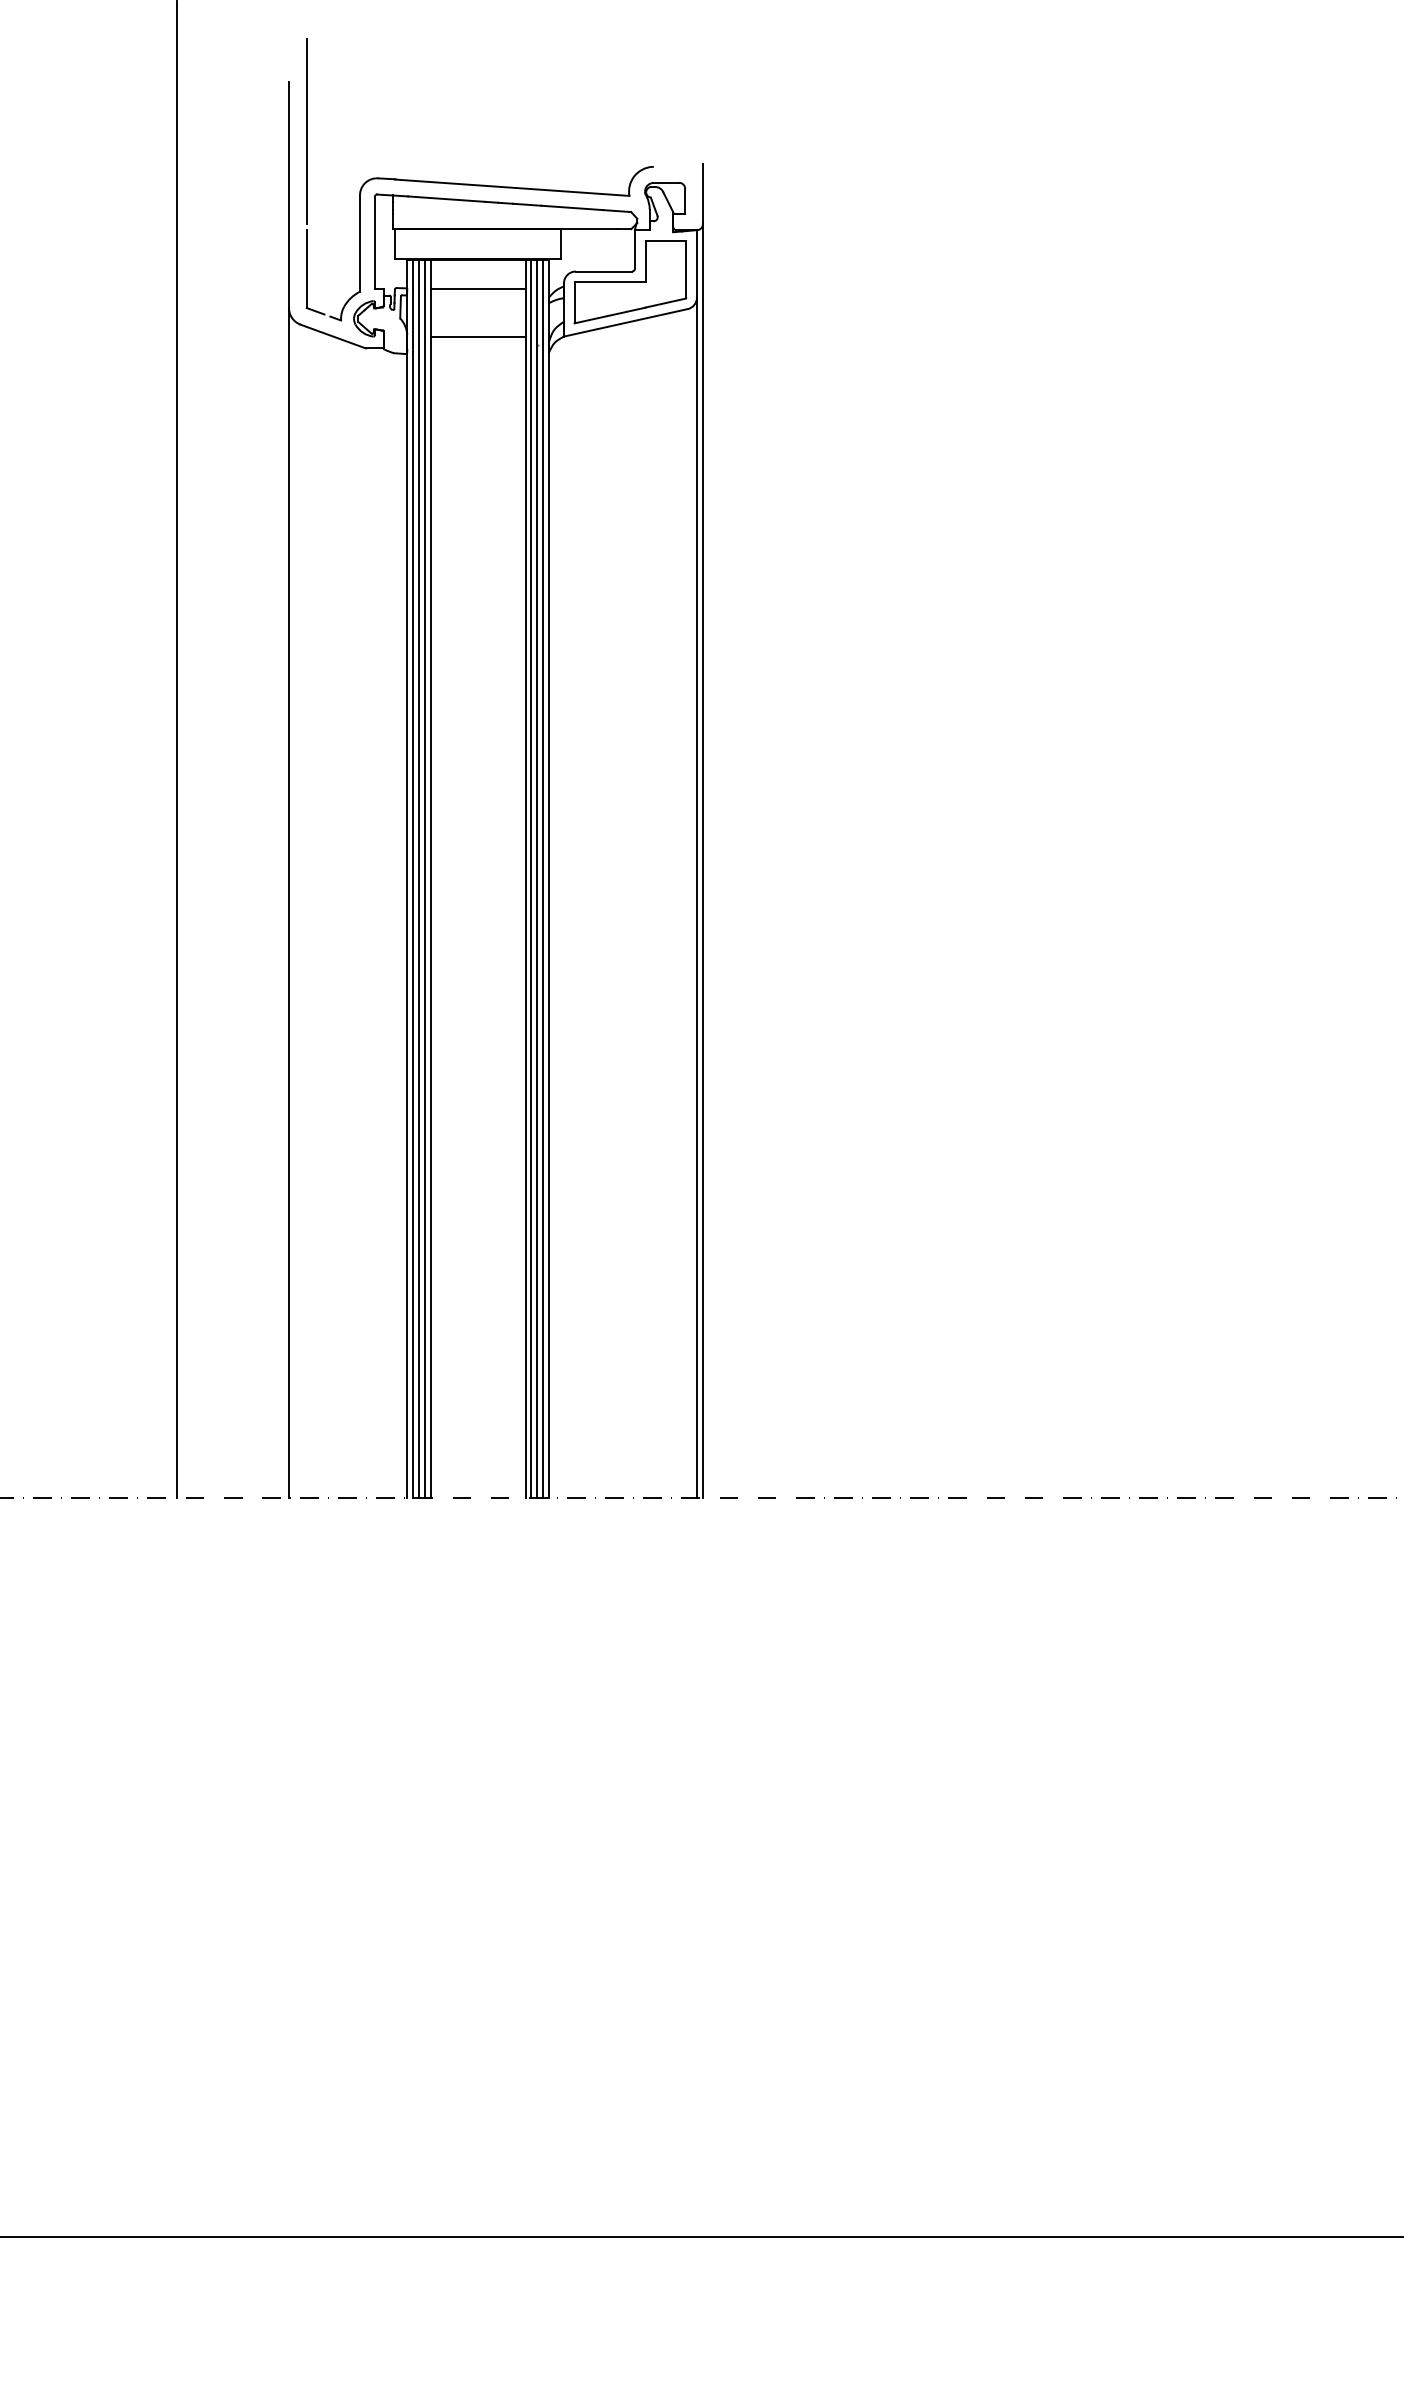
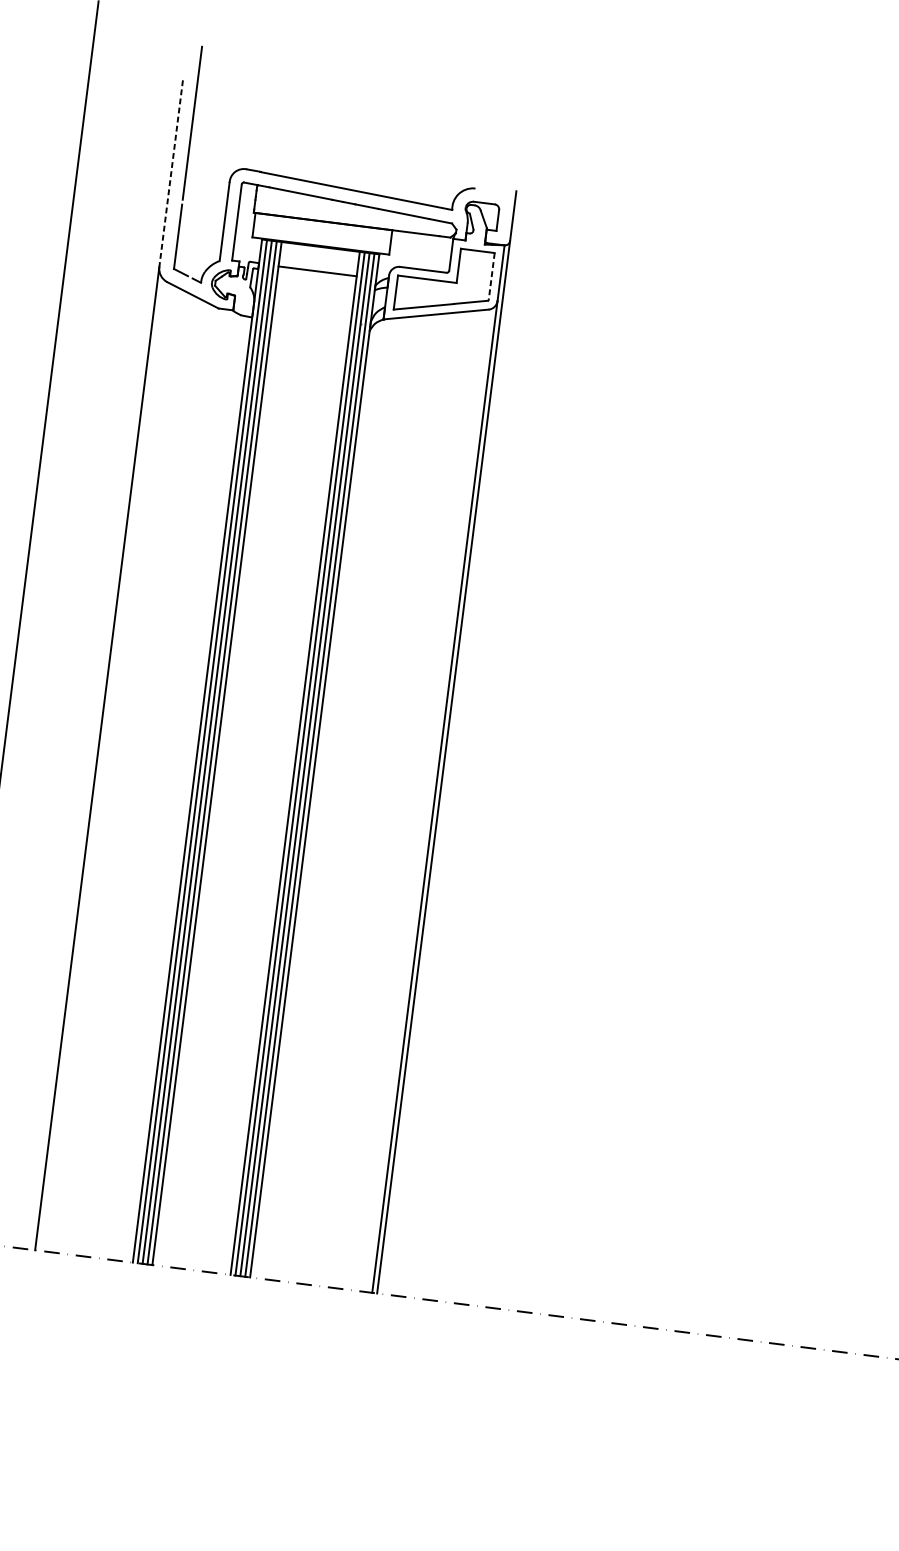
line: (289, 195) -> (171, 174), solid -> dashed
line: (686, 269) -> (491, 276), solid -> dashed
line: (477, 336) -> (312, 310), removed

